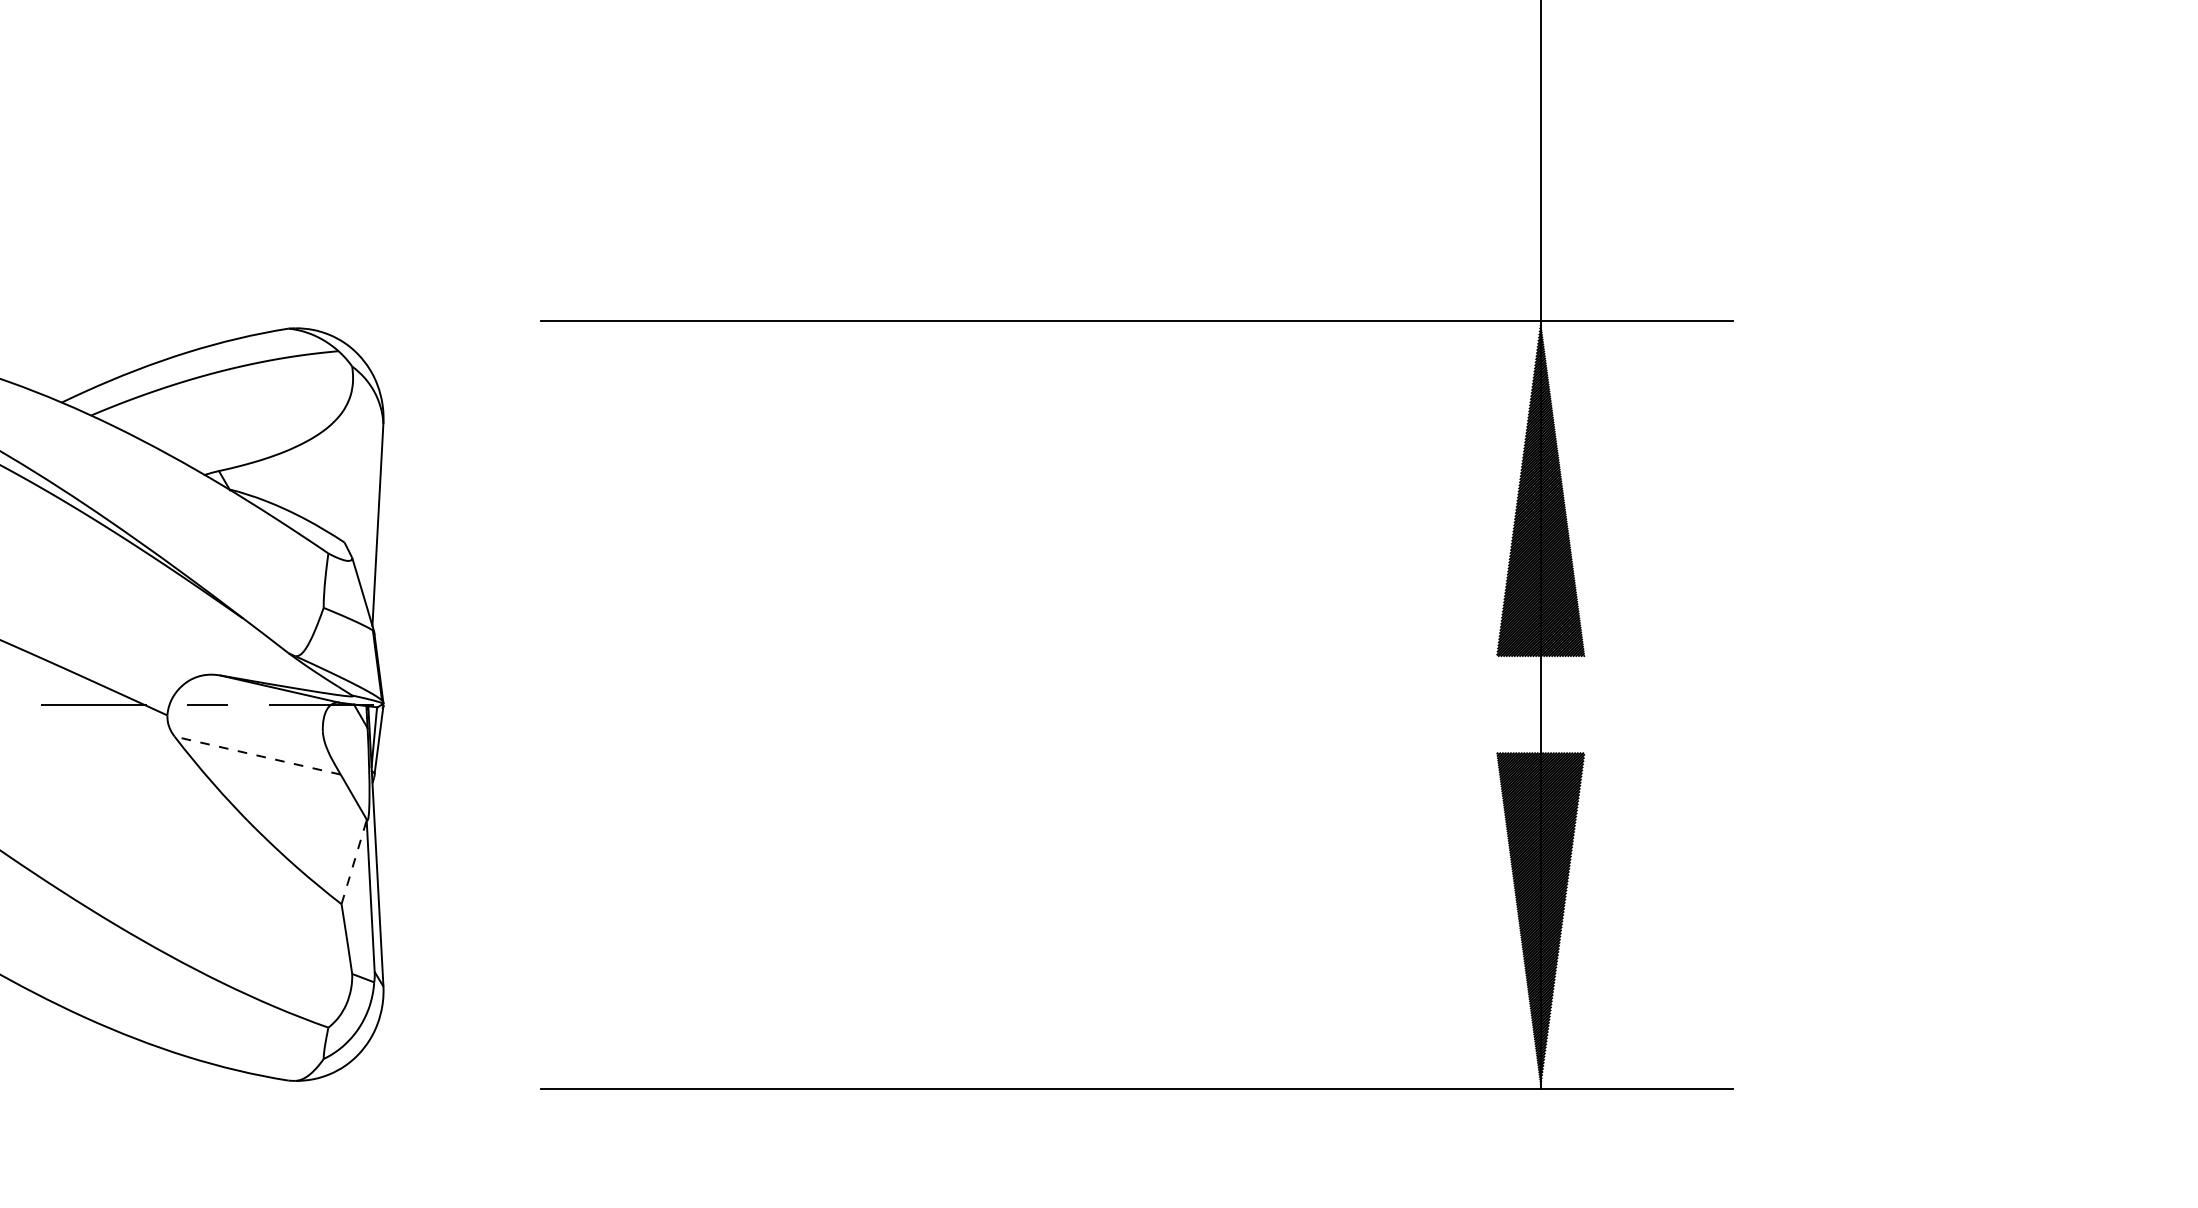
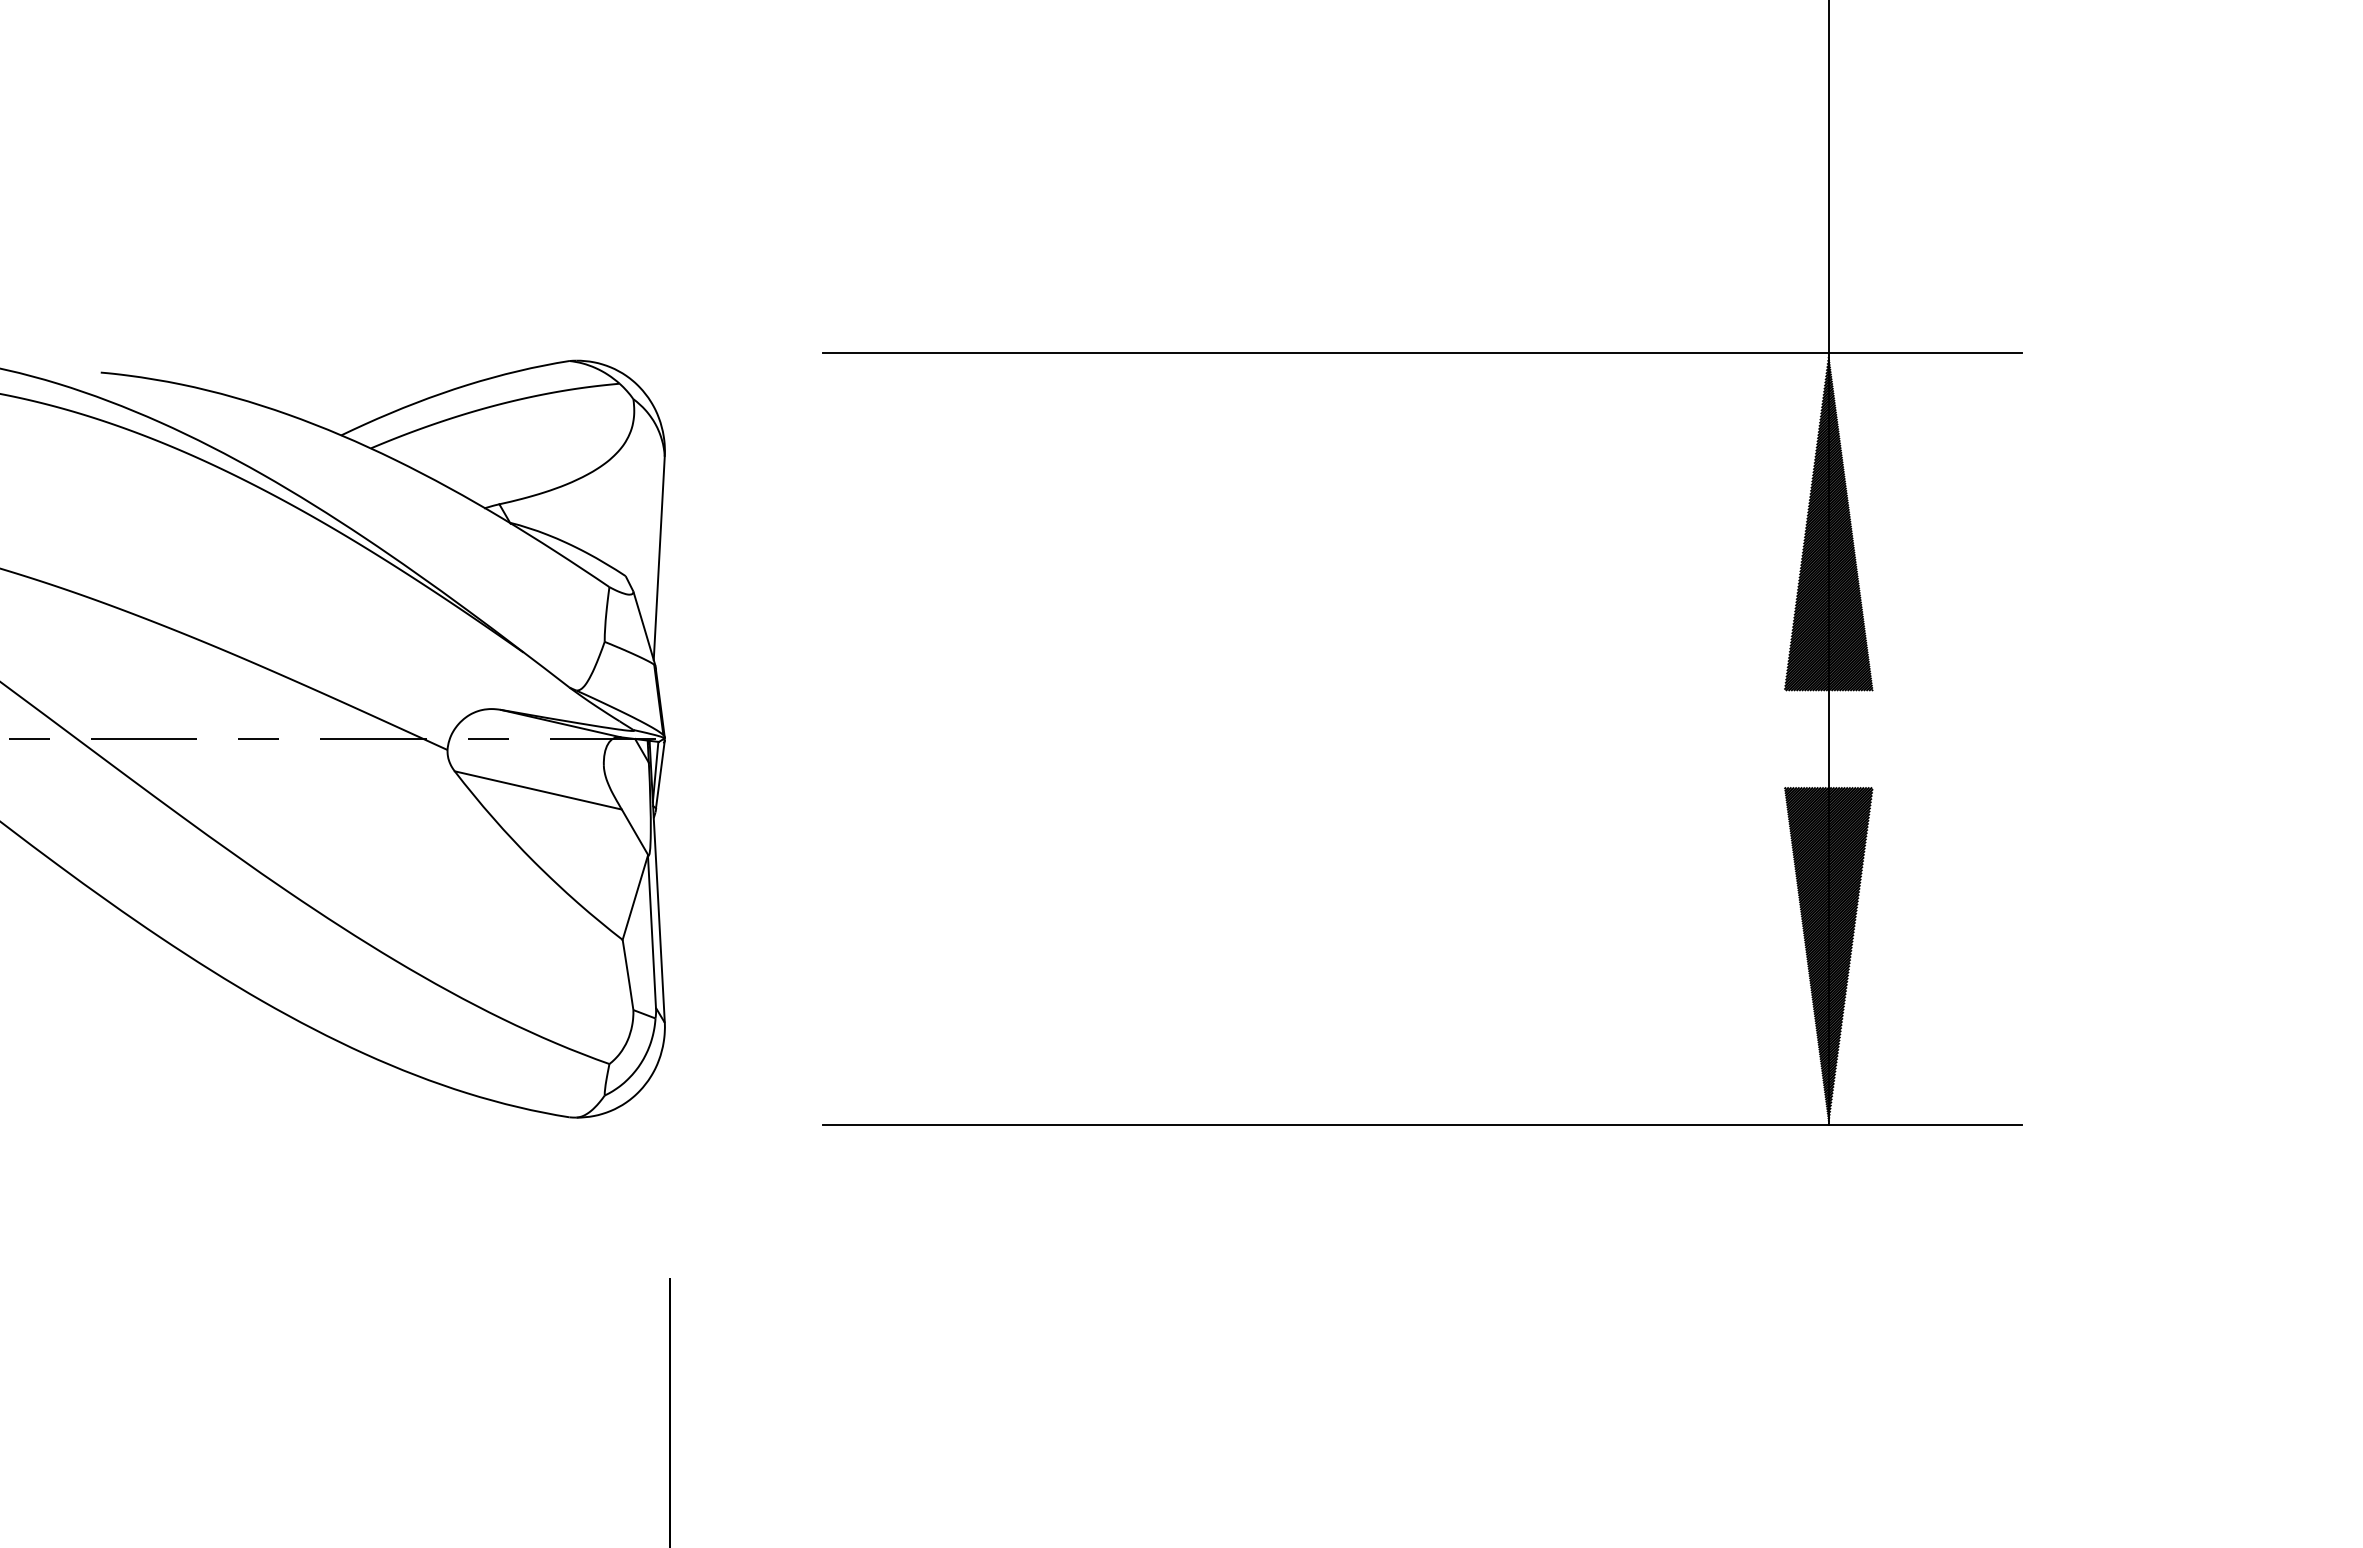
line: (257, 755) -> (538, 790), dashed -> solid
line: (354, 862) -> (635, 897), dashed -> solid

